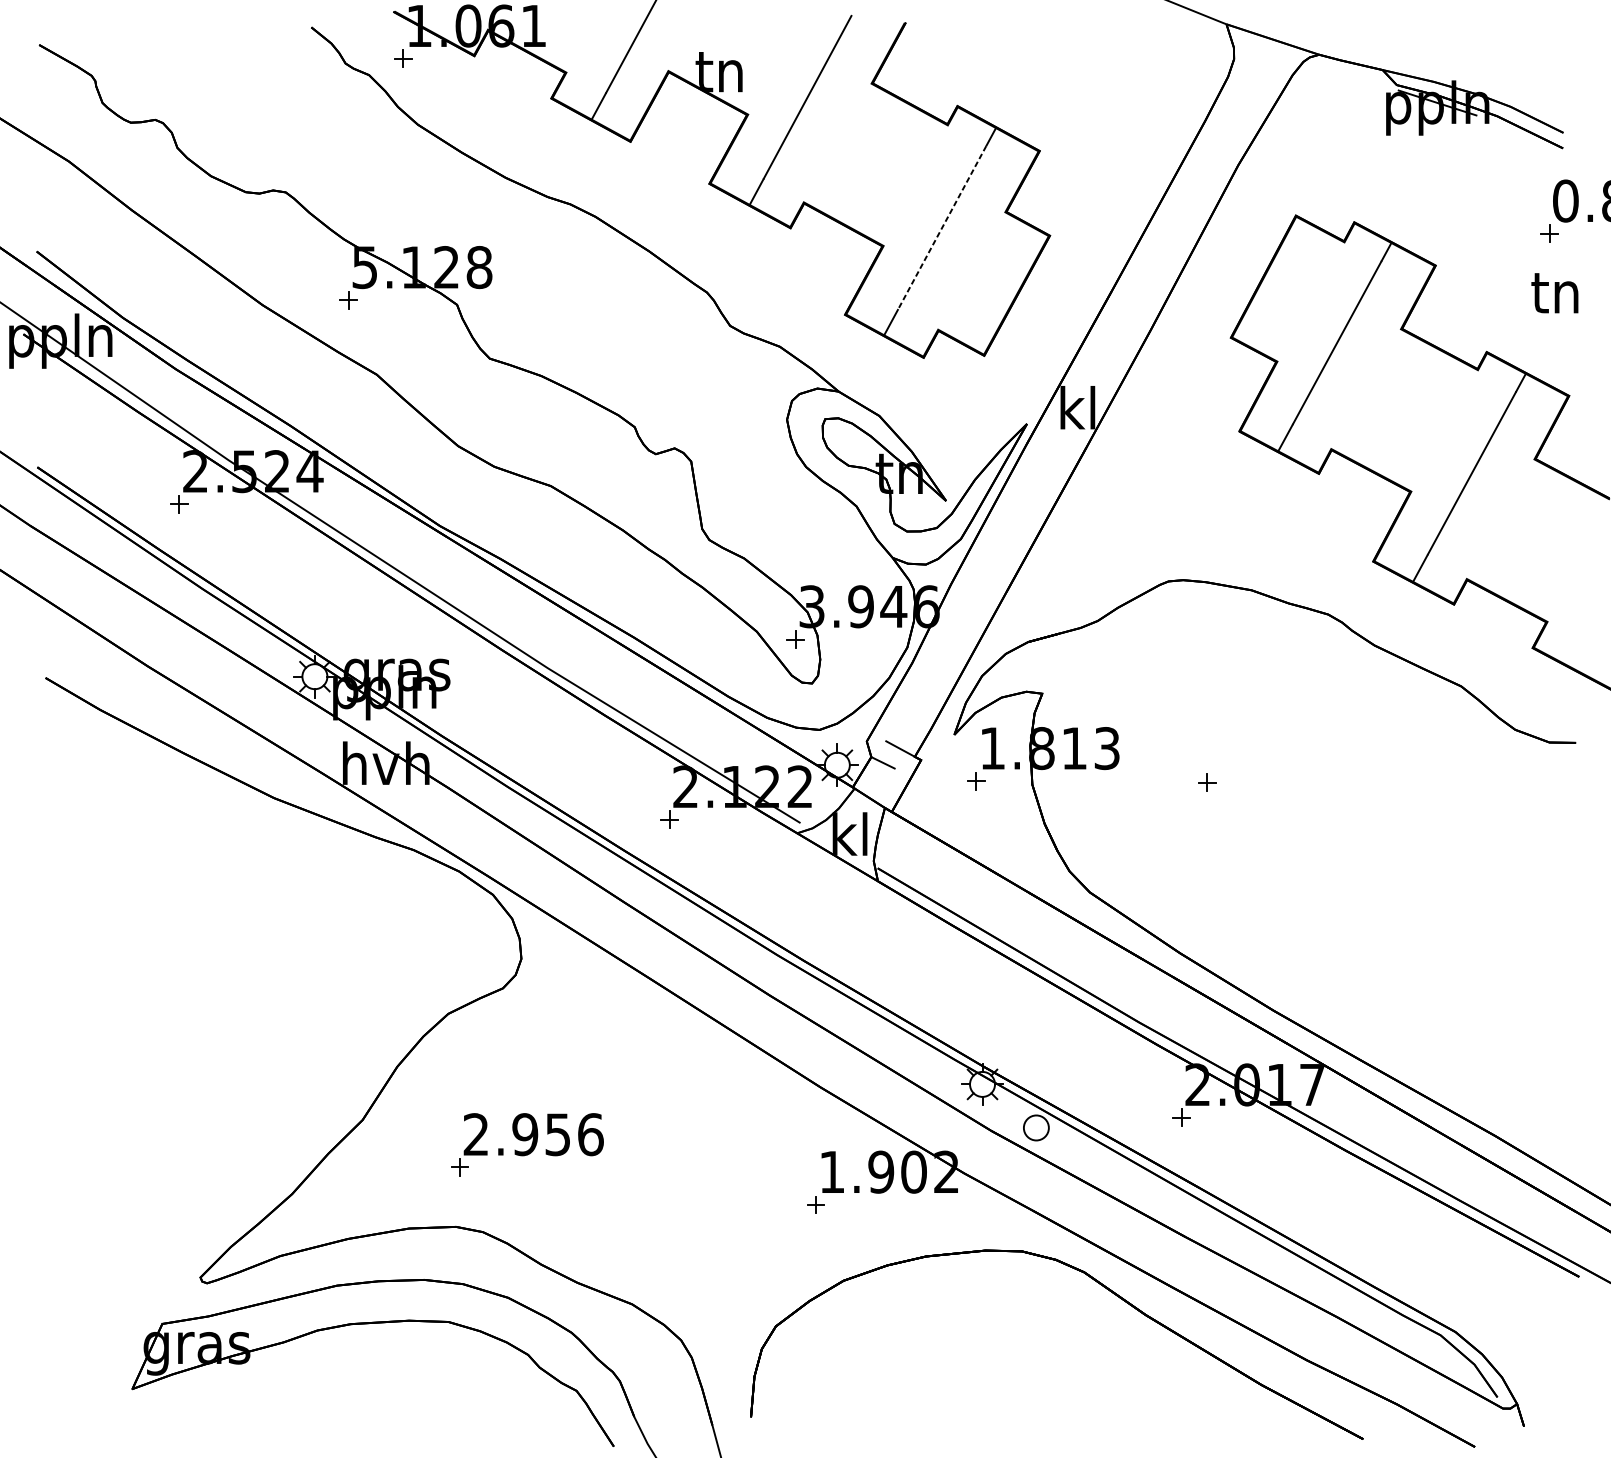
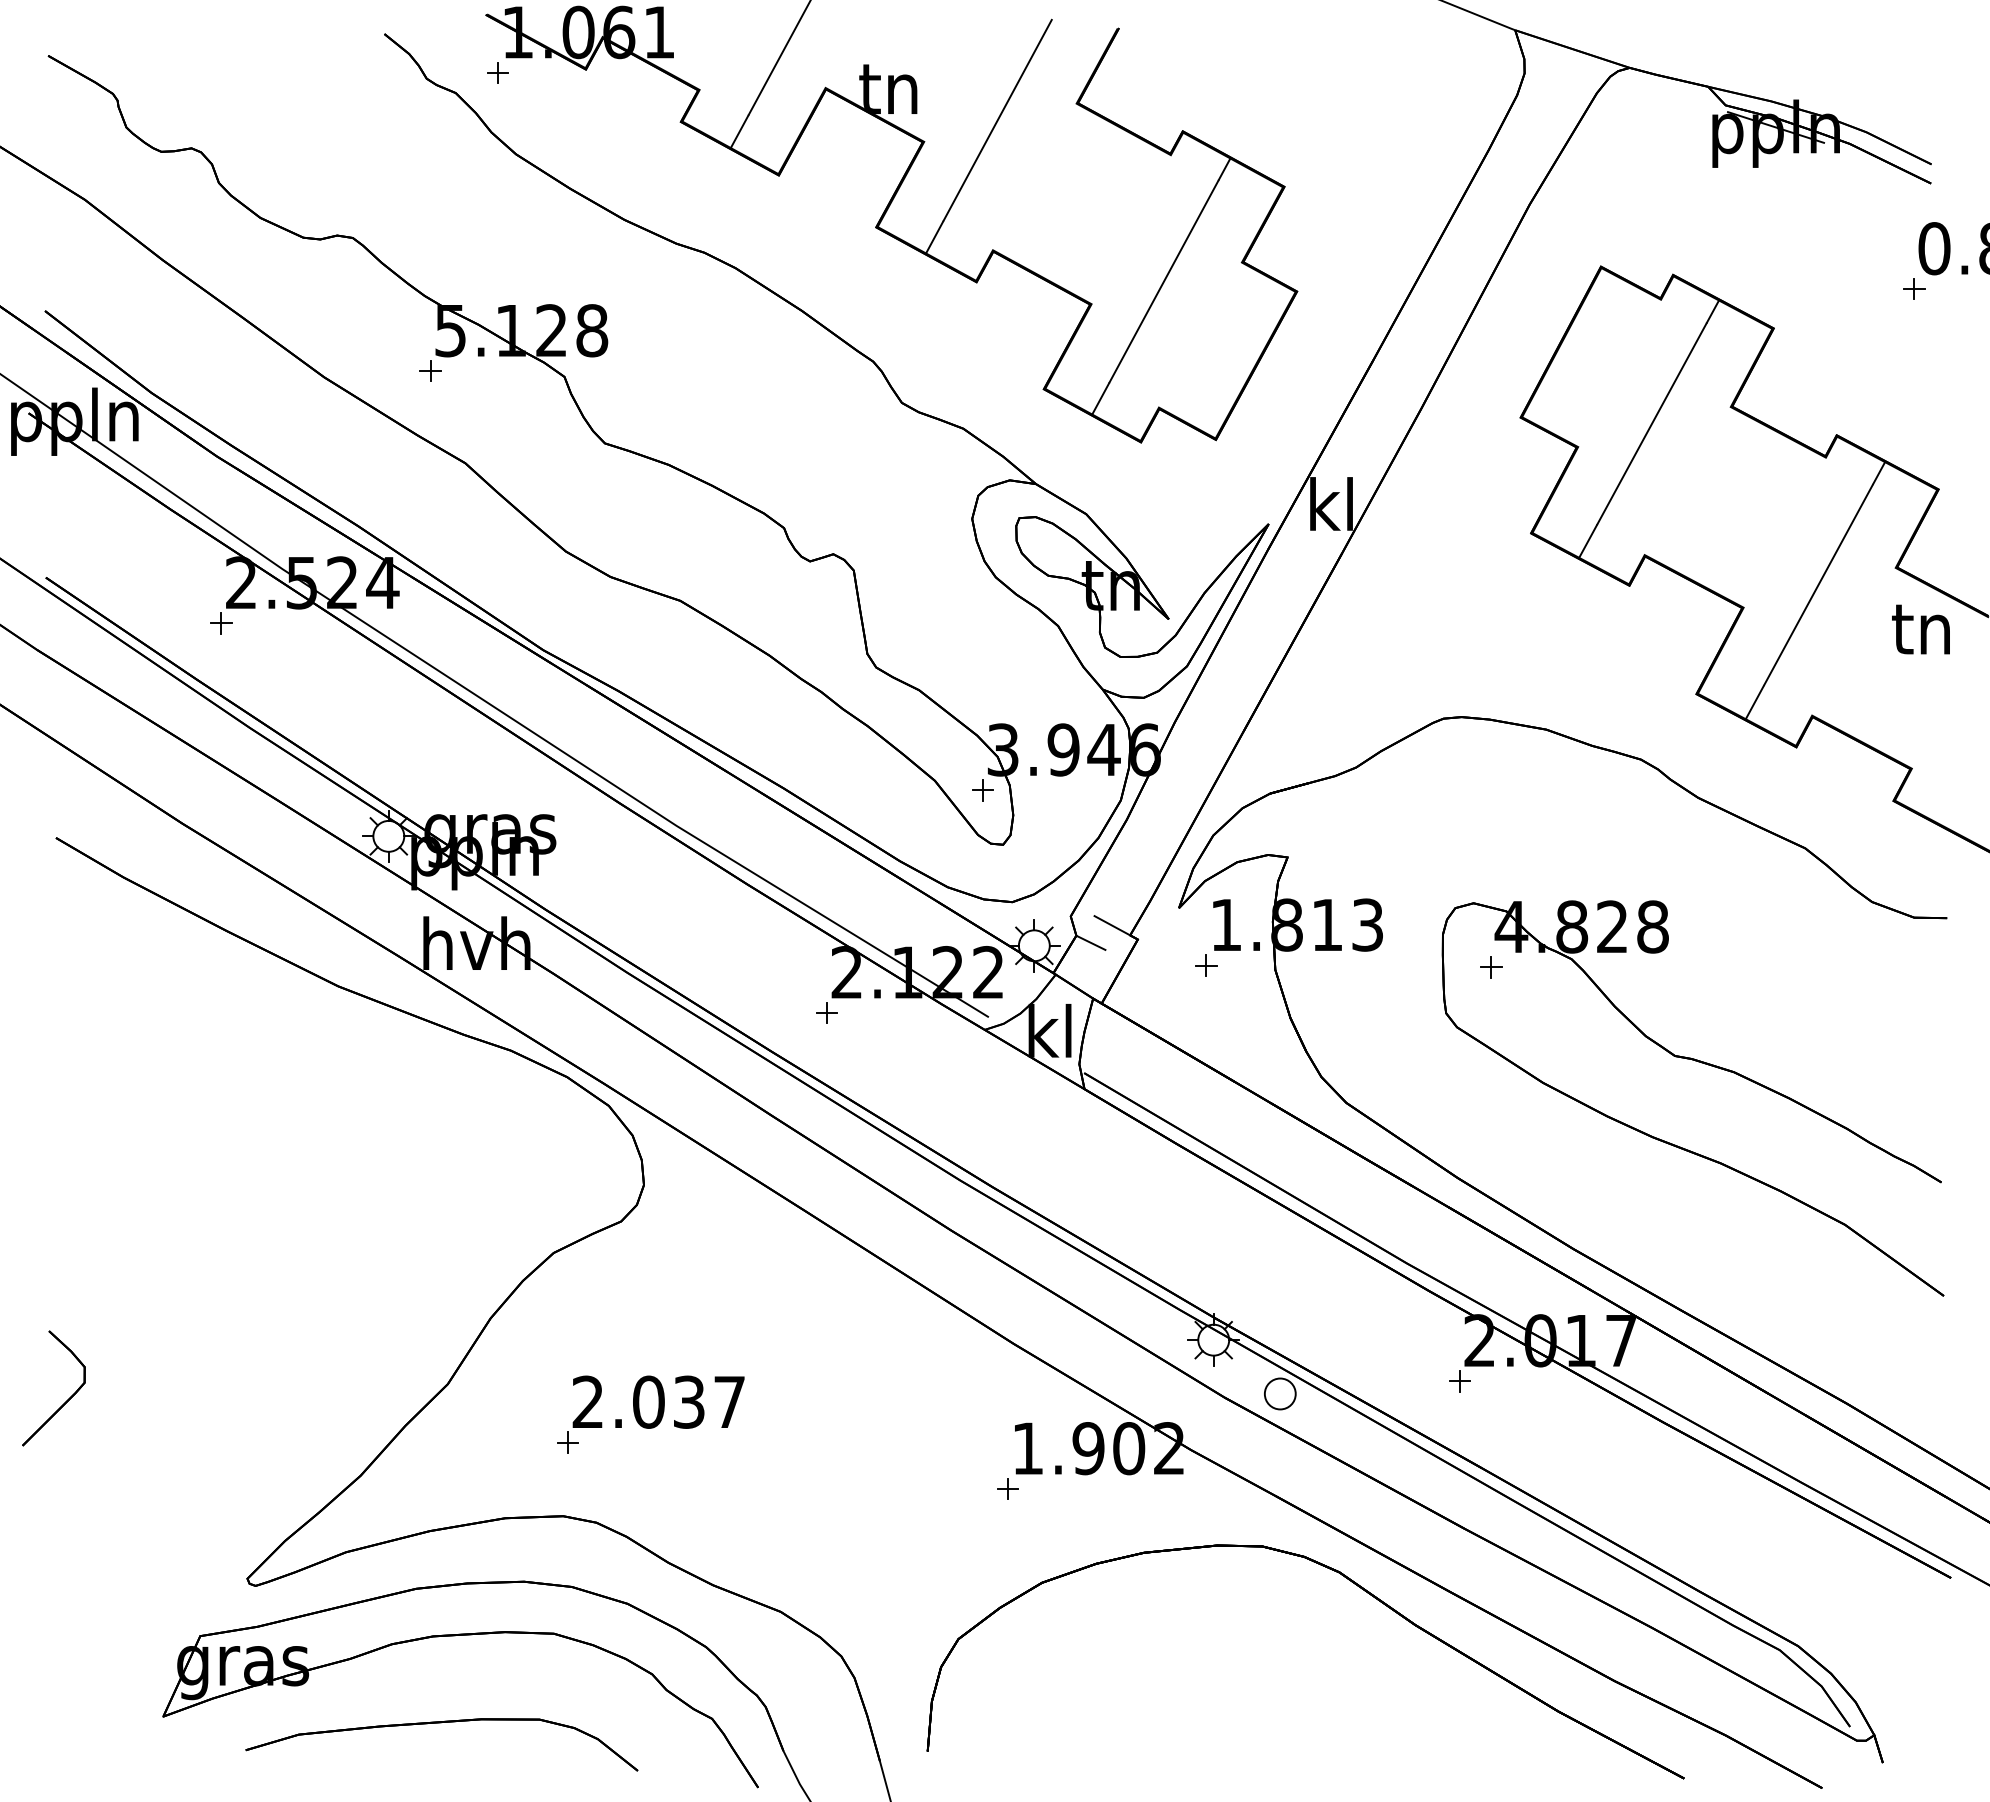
line: (941, 227) -> (1163, 281), dashed -> solid
text: (1554, 293) -> (1920, 629), moved
part: (1379, 861) -> (1704, 1064), added
part: (54, 1133) -> (66, 1400), added
text: (557, 1134) -> (688, 1401), 2.956 -> 2.037
part: (357, 1394) -> (441, 1723), added

